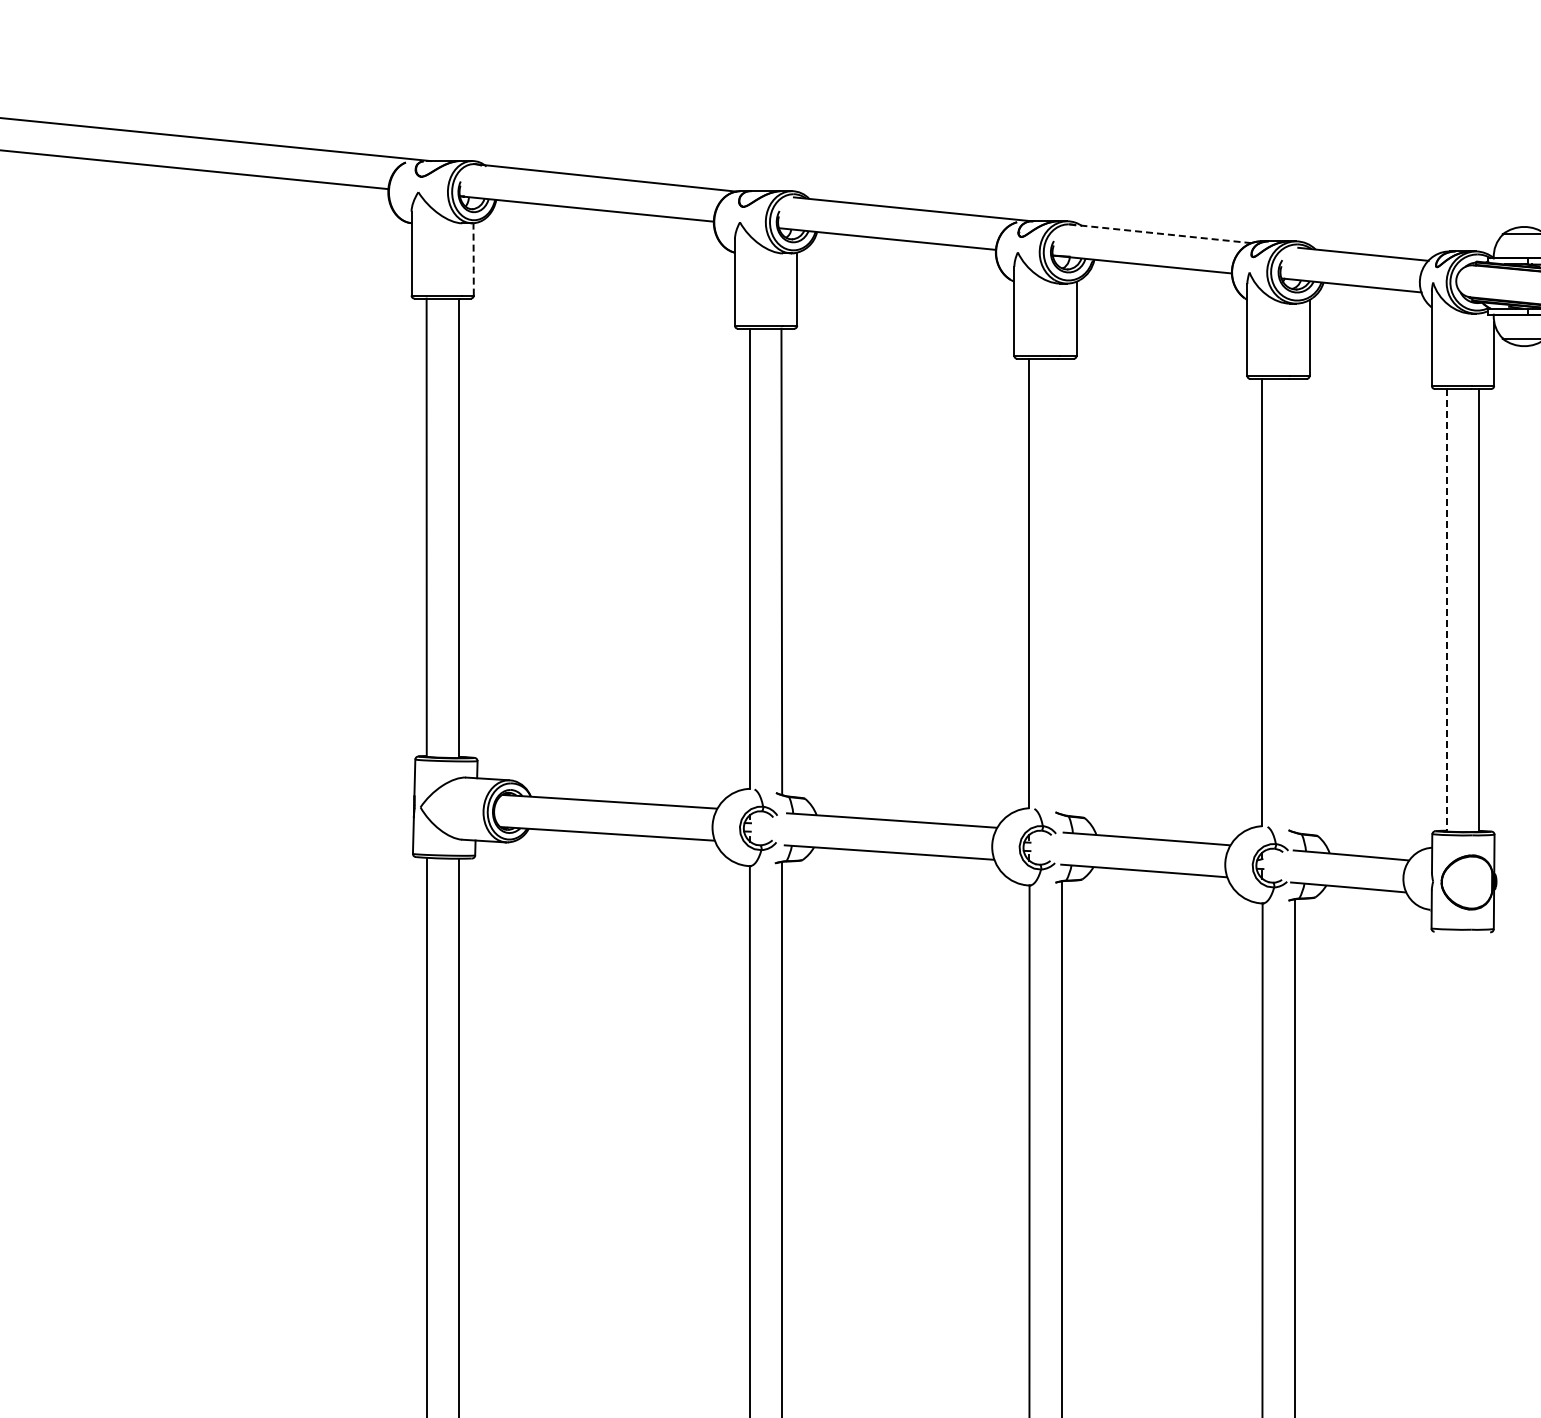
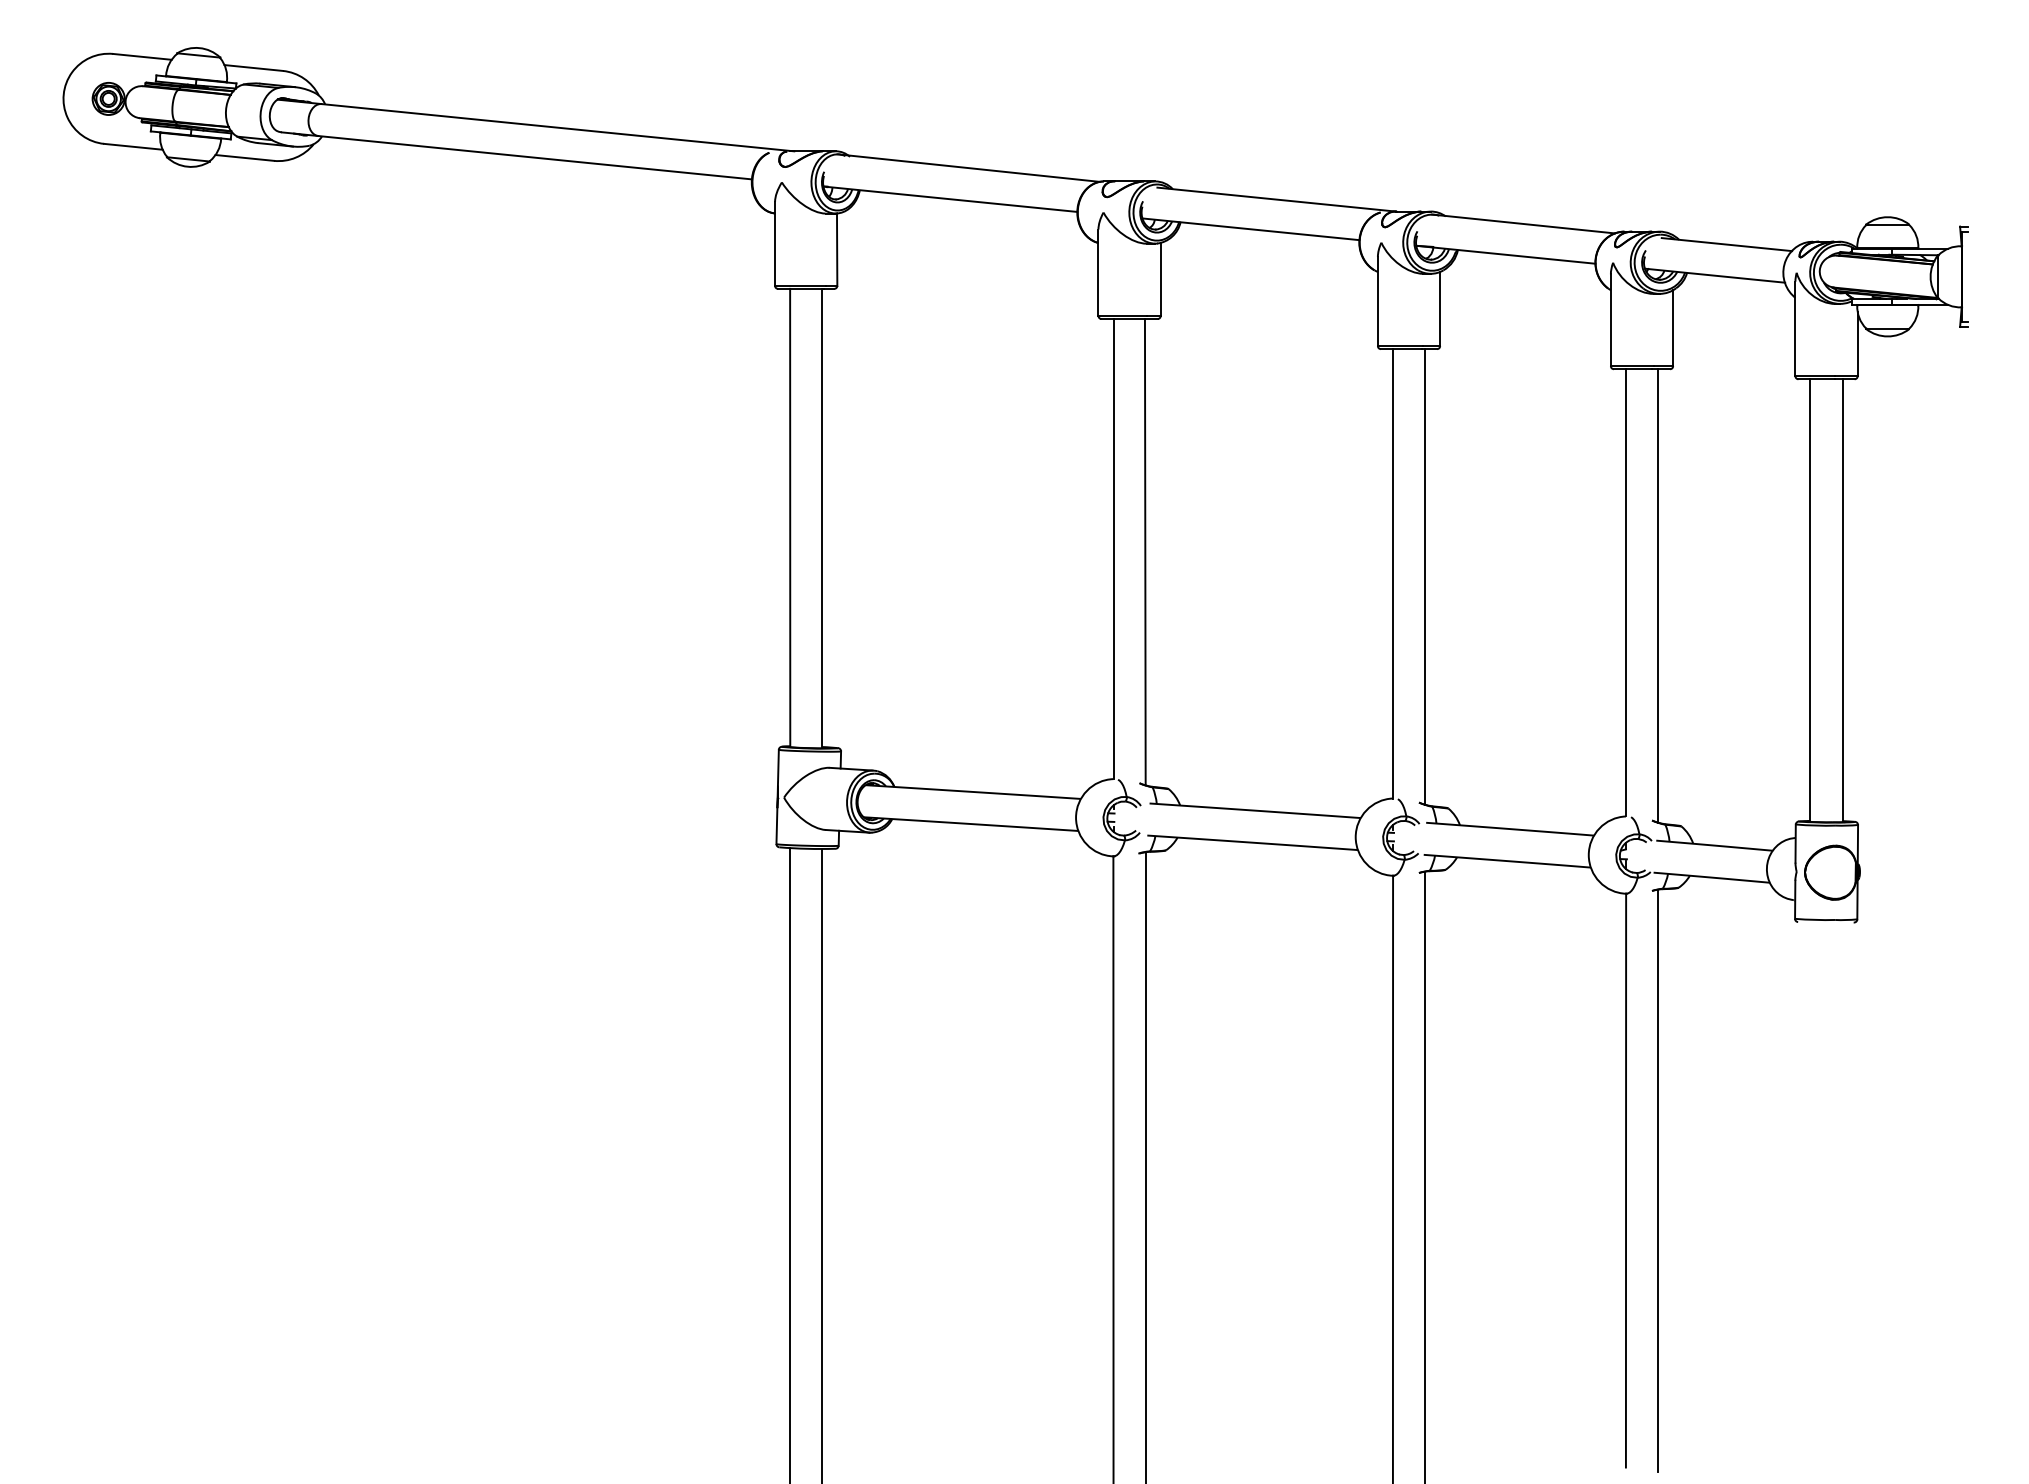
line: (1159, 234) -> (1523, 224), dashed -> solid
line: (473, 259) -> (837, 249), dashed -> solid
line: (1061, 586) -> (1425, 576), added
line: (1294, 605) -> (1658, 595), added
line: (1446, 610) -> (1810, 600), dashed -> solid

